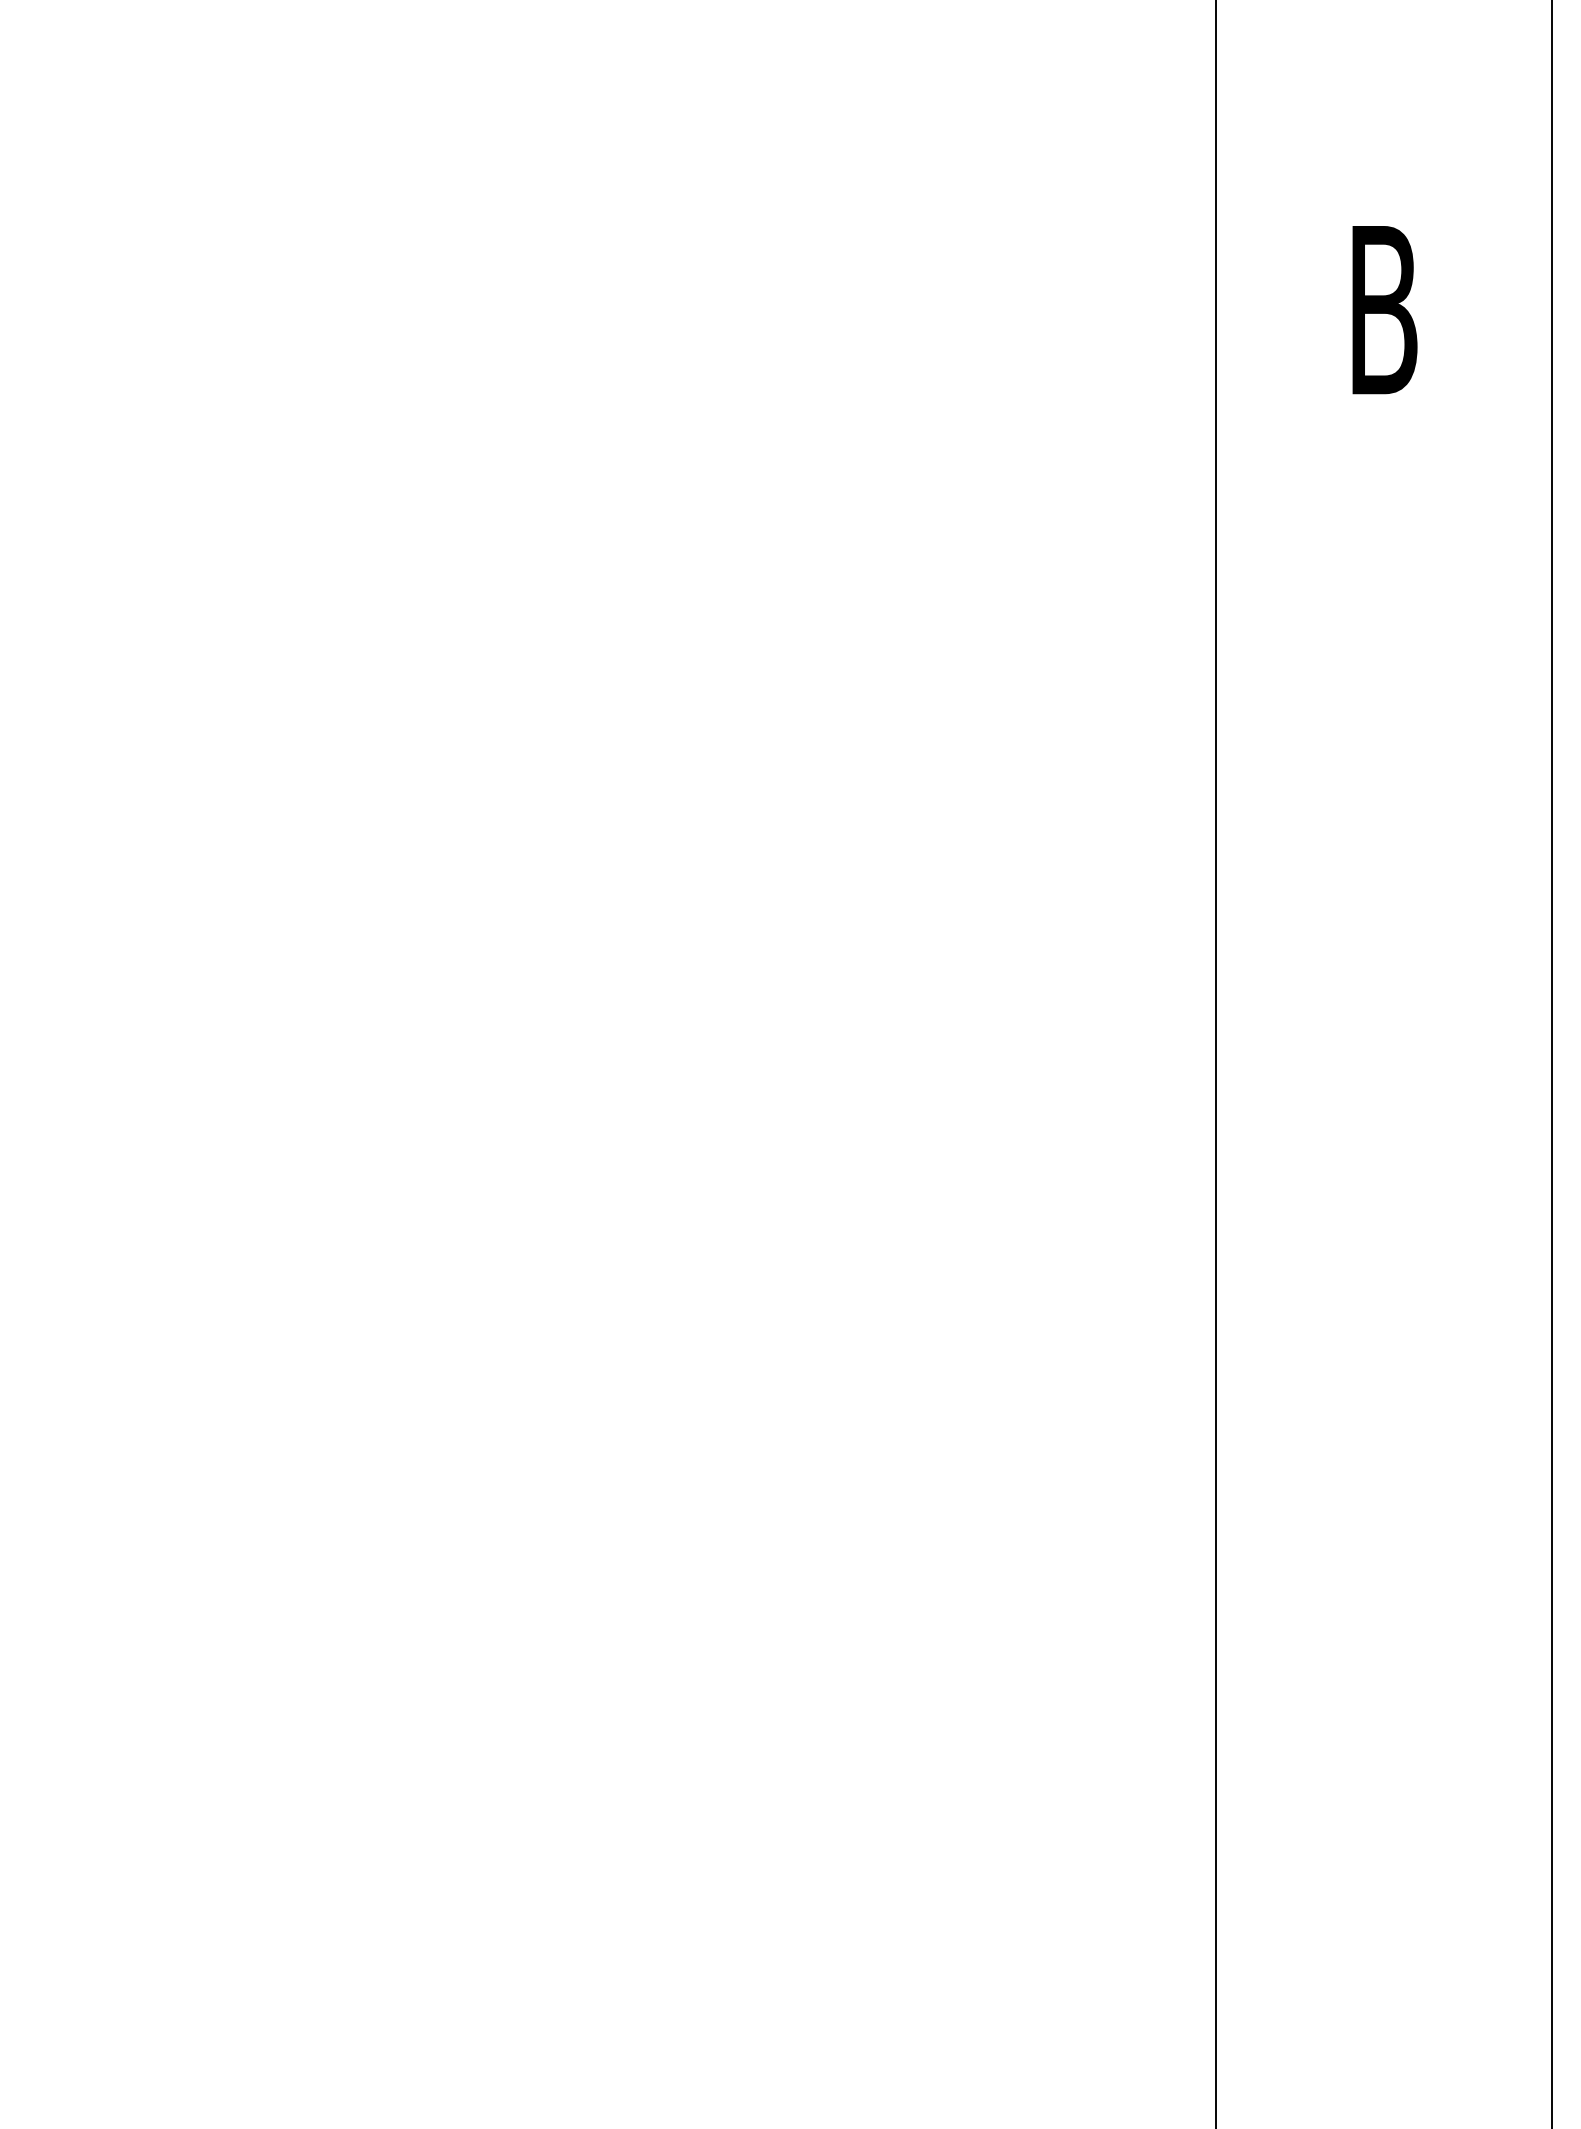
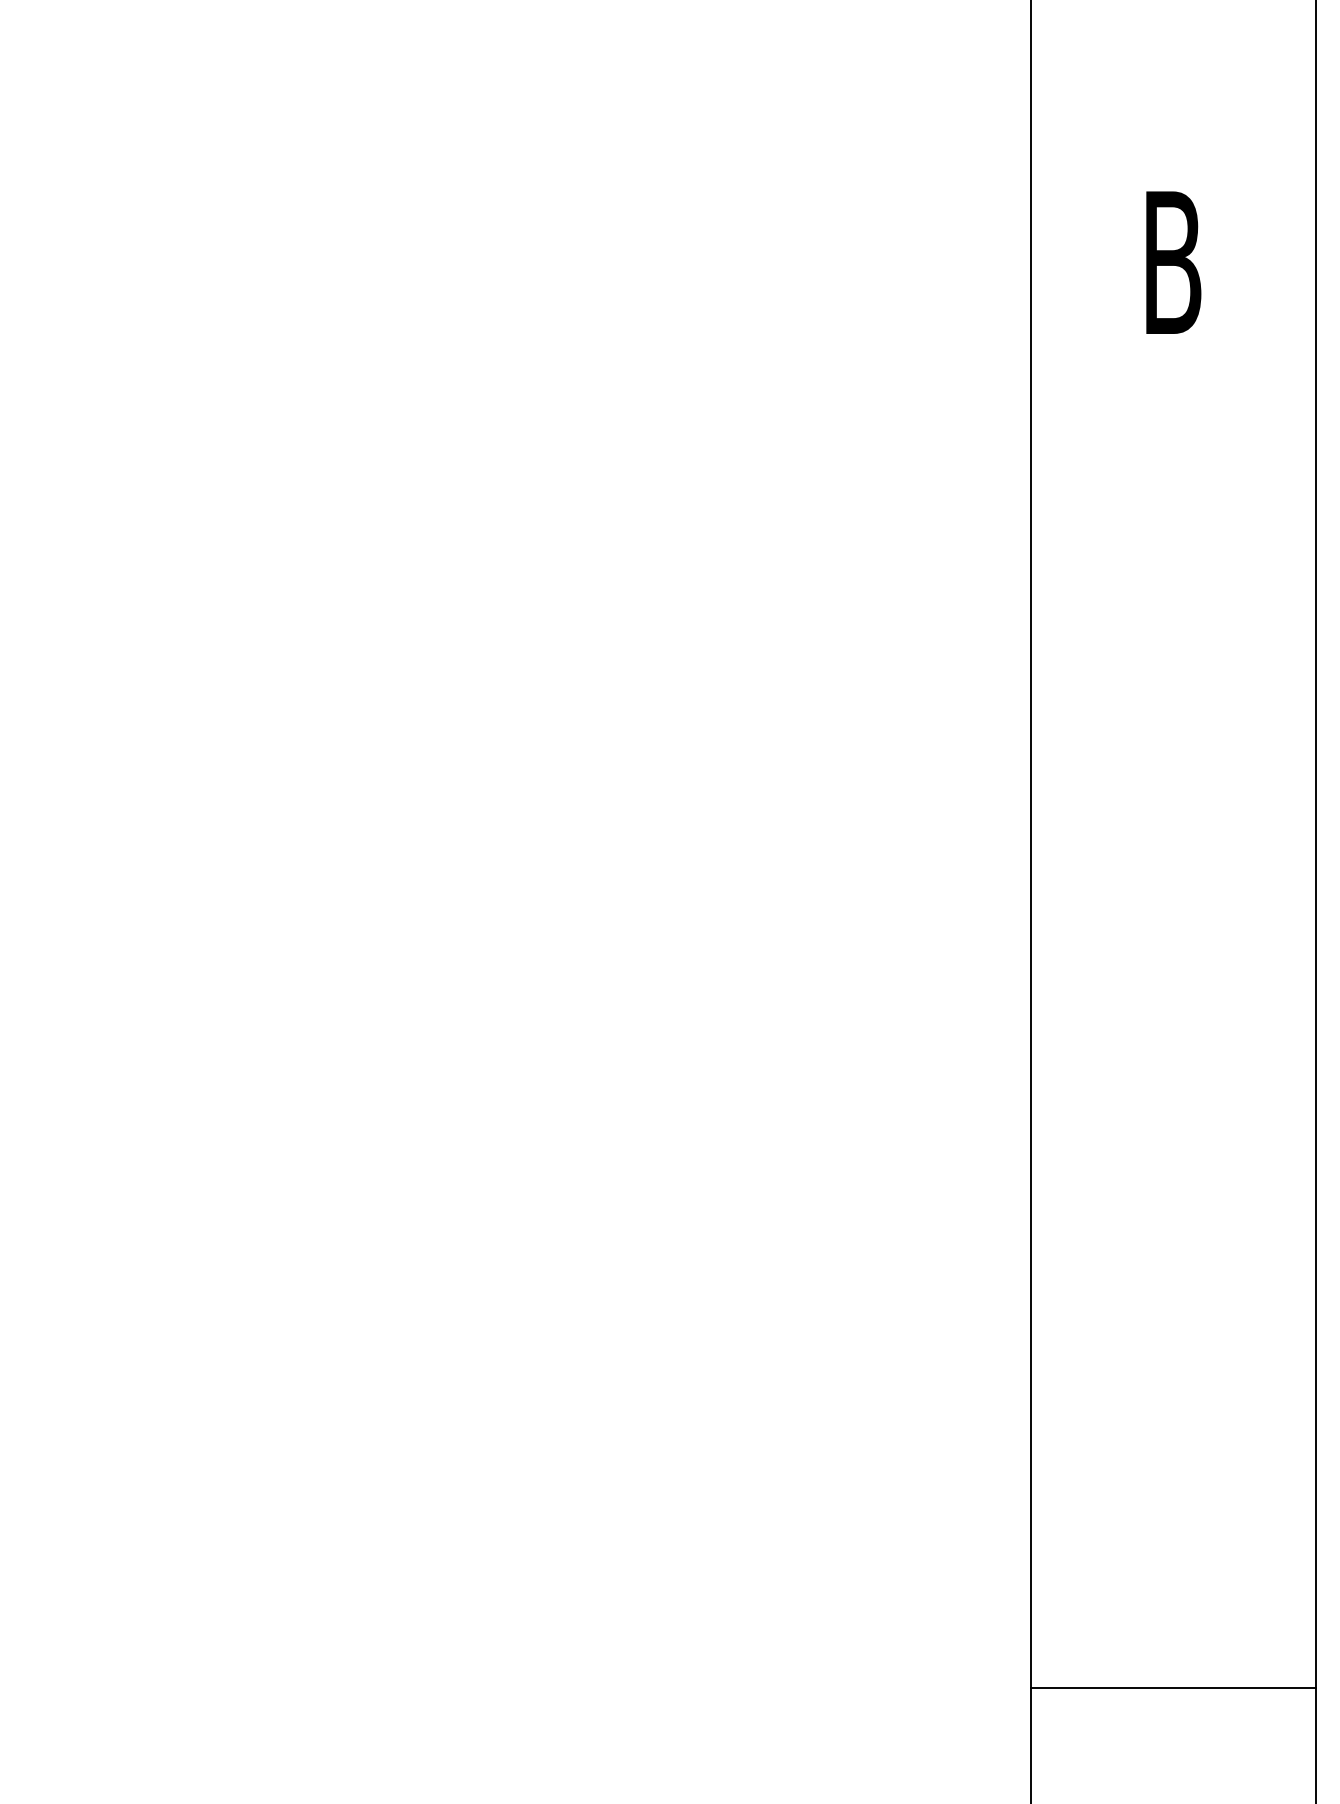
line: (1384, 1991) -> (1173, 1687), added

